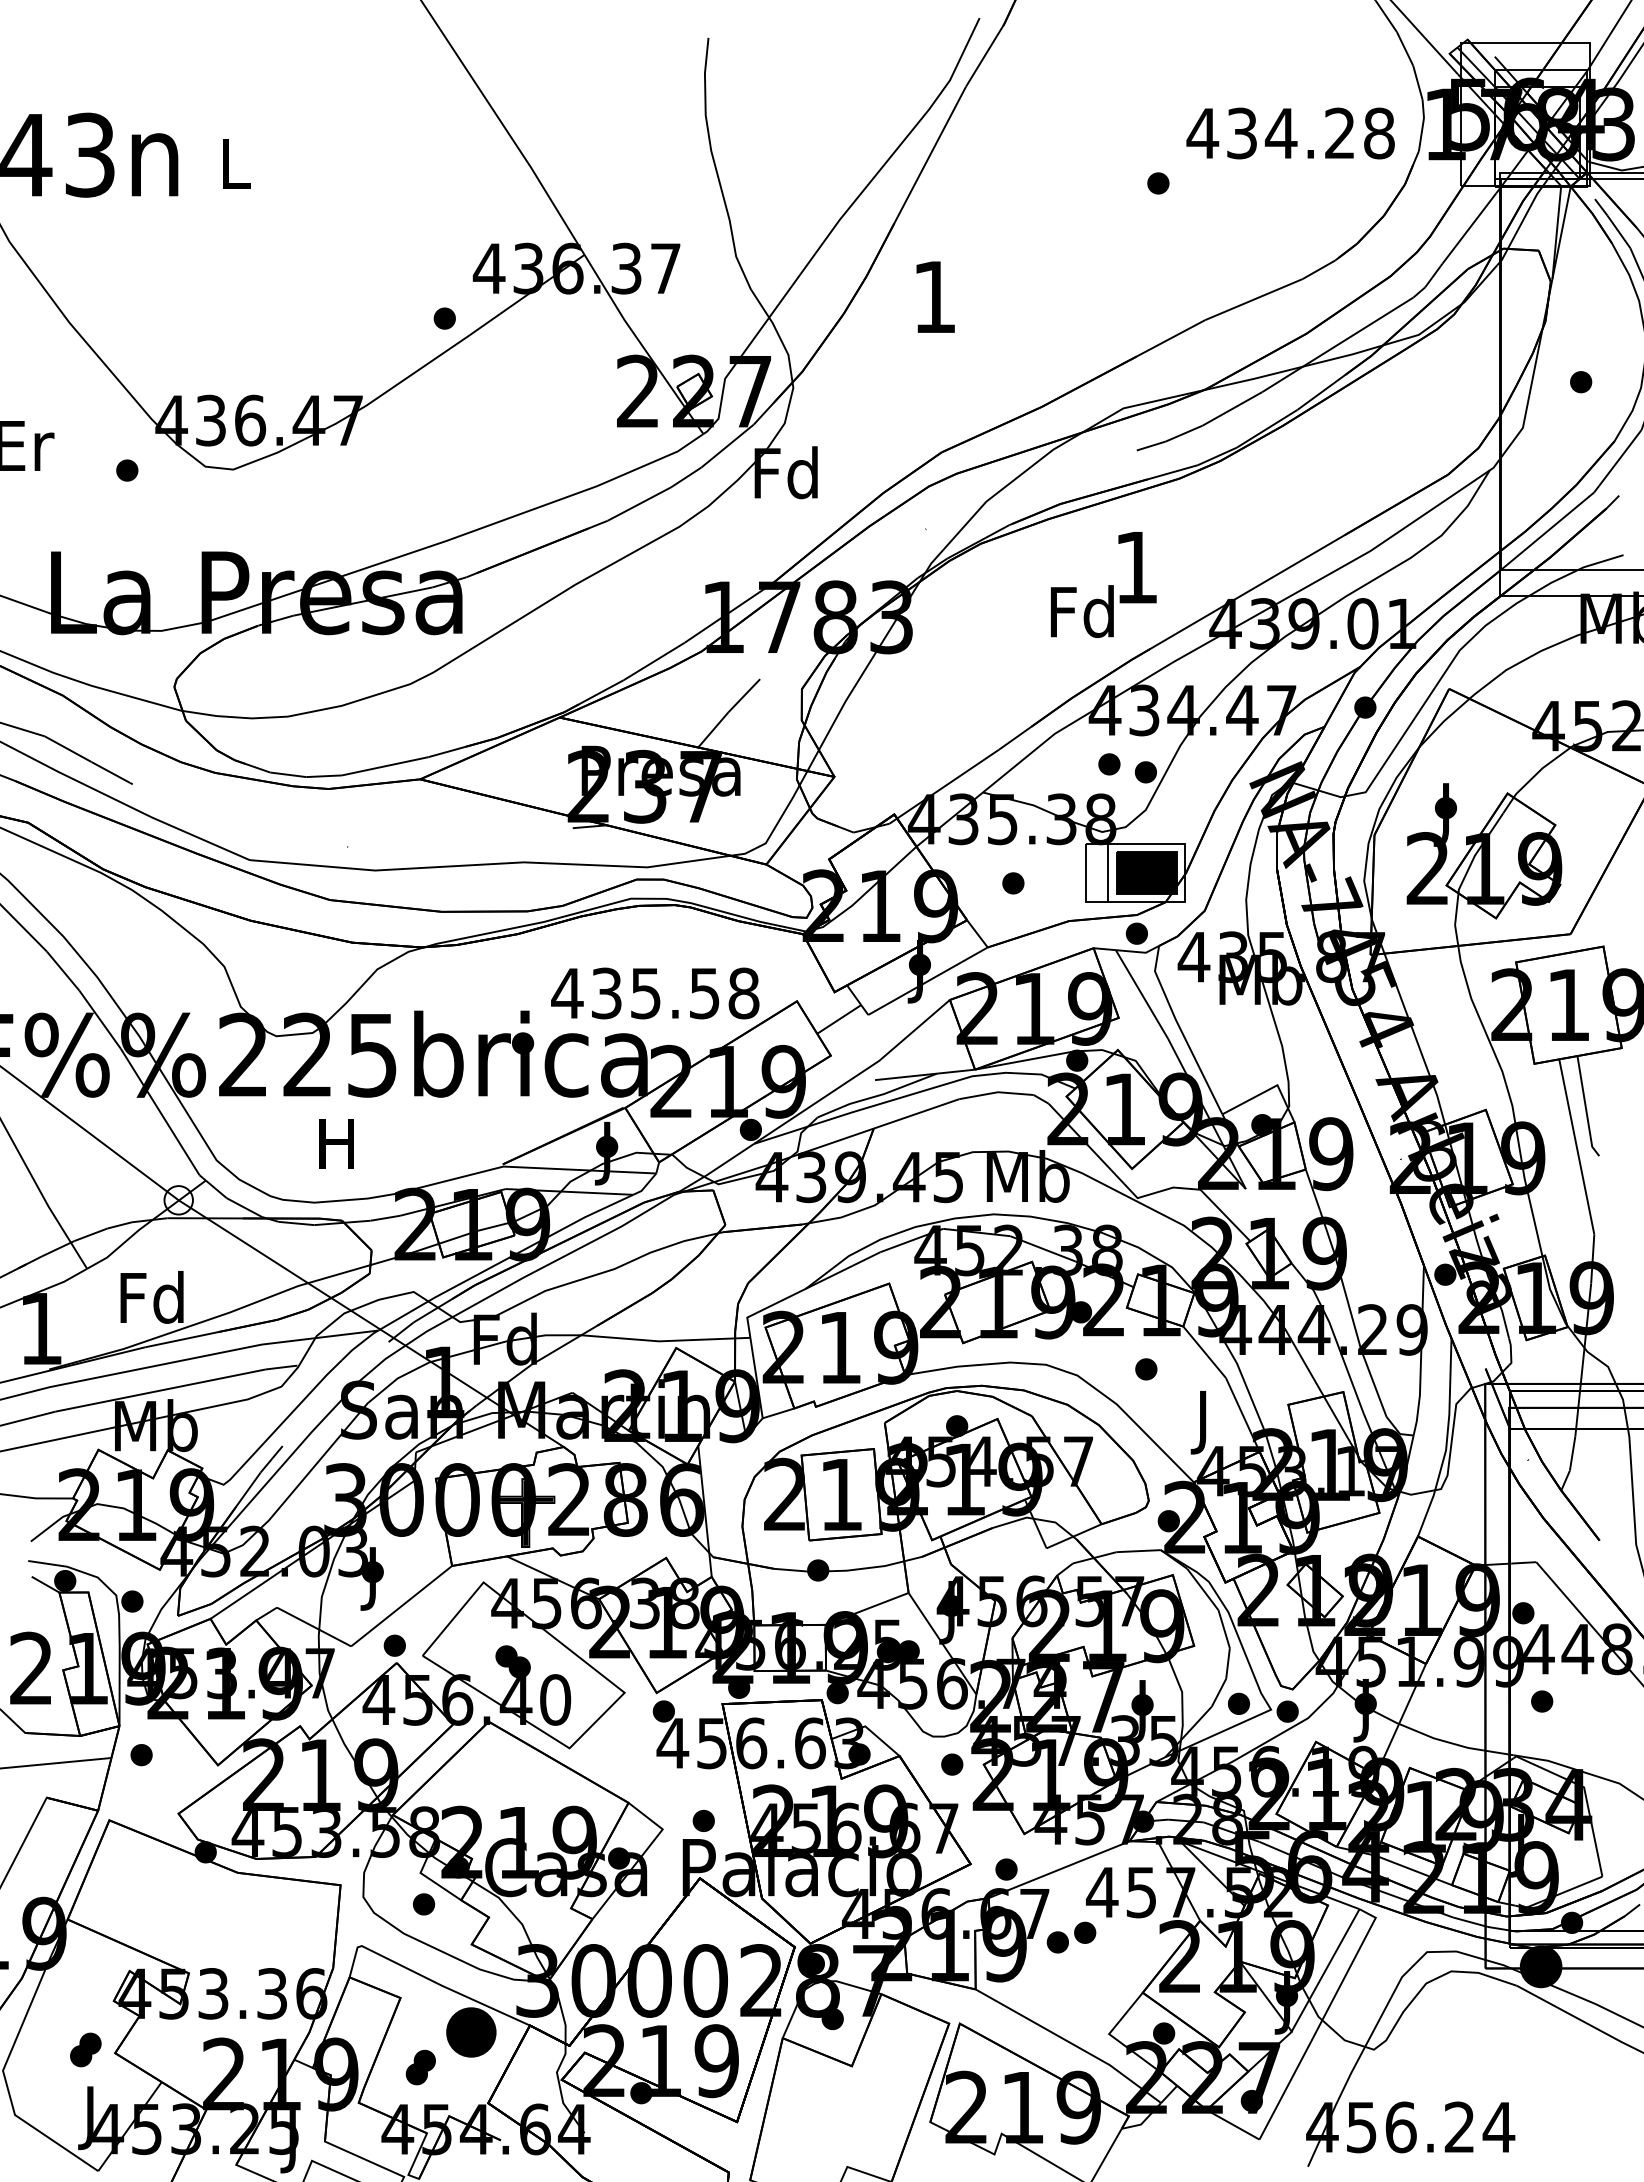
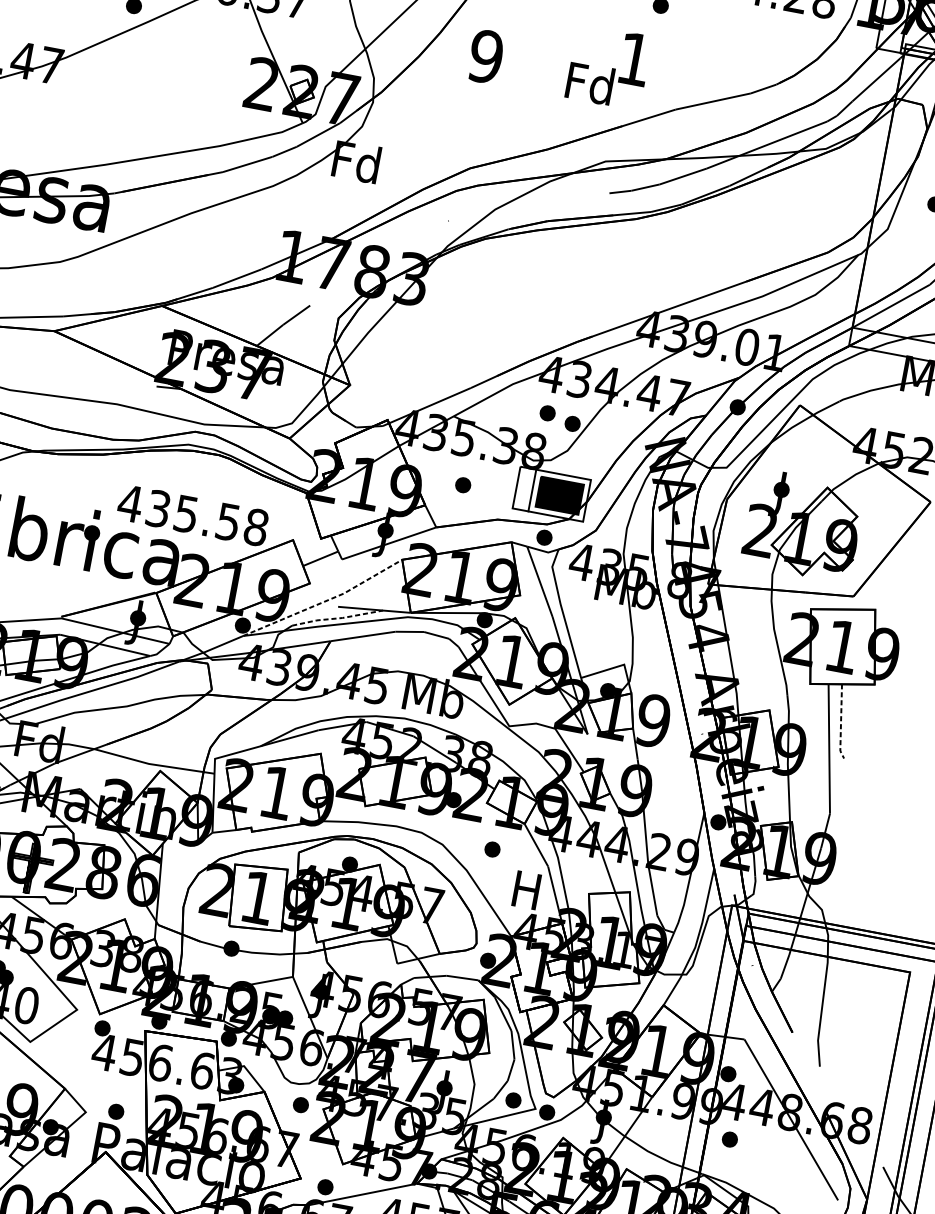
text: (934, 297) -> (485, 56), 1 -> 9
text: (1103, 585) -> (608, 67), moved
line: (856, 1076) -> (325, 601), solid -> dashed
line: (877, 1095) -> (337, 618), solid -> dashed
line: (1585, 1108) -> (840, 722), solid -> dashed
text: (1202, 1422) -> (525, 894), J -> H

